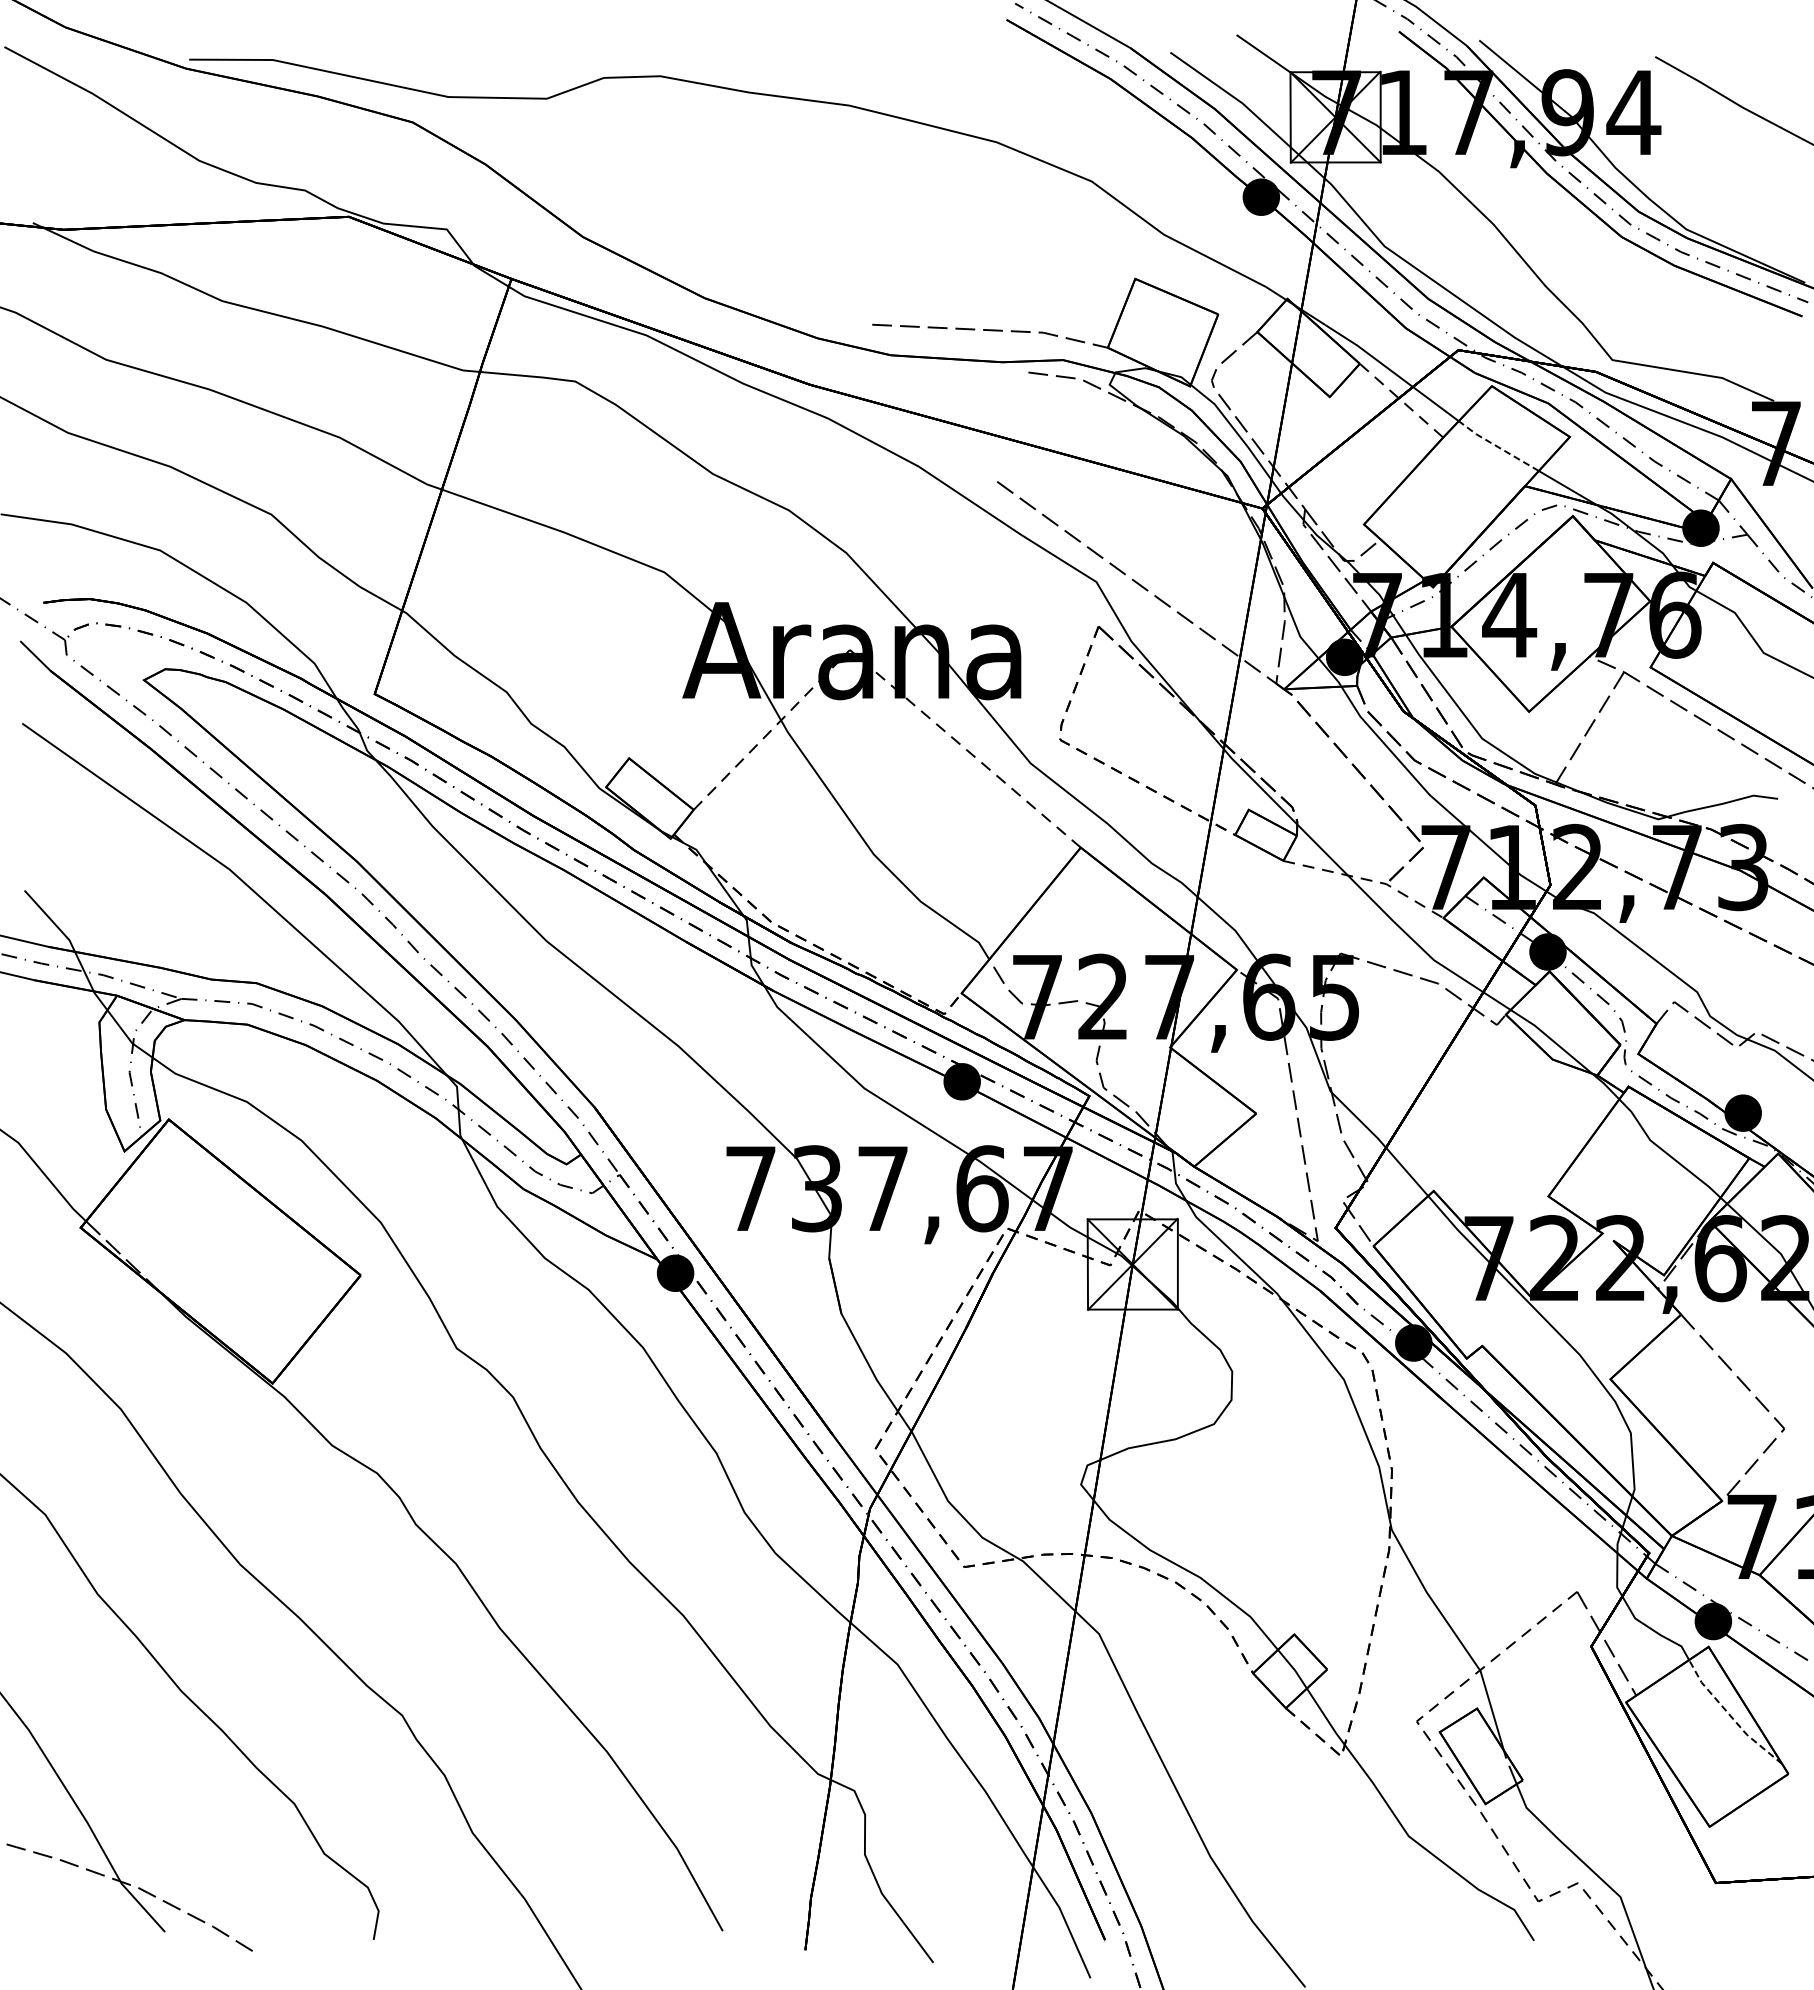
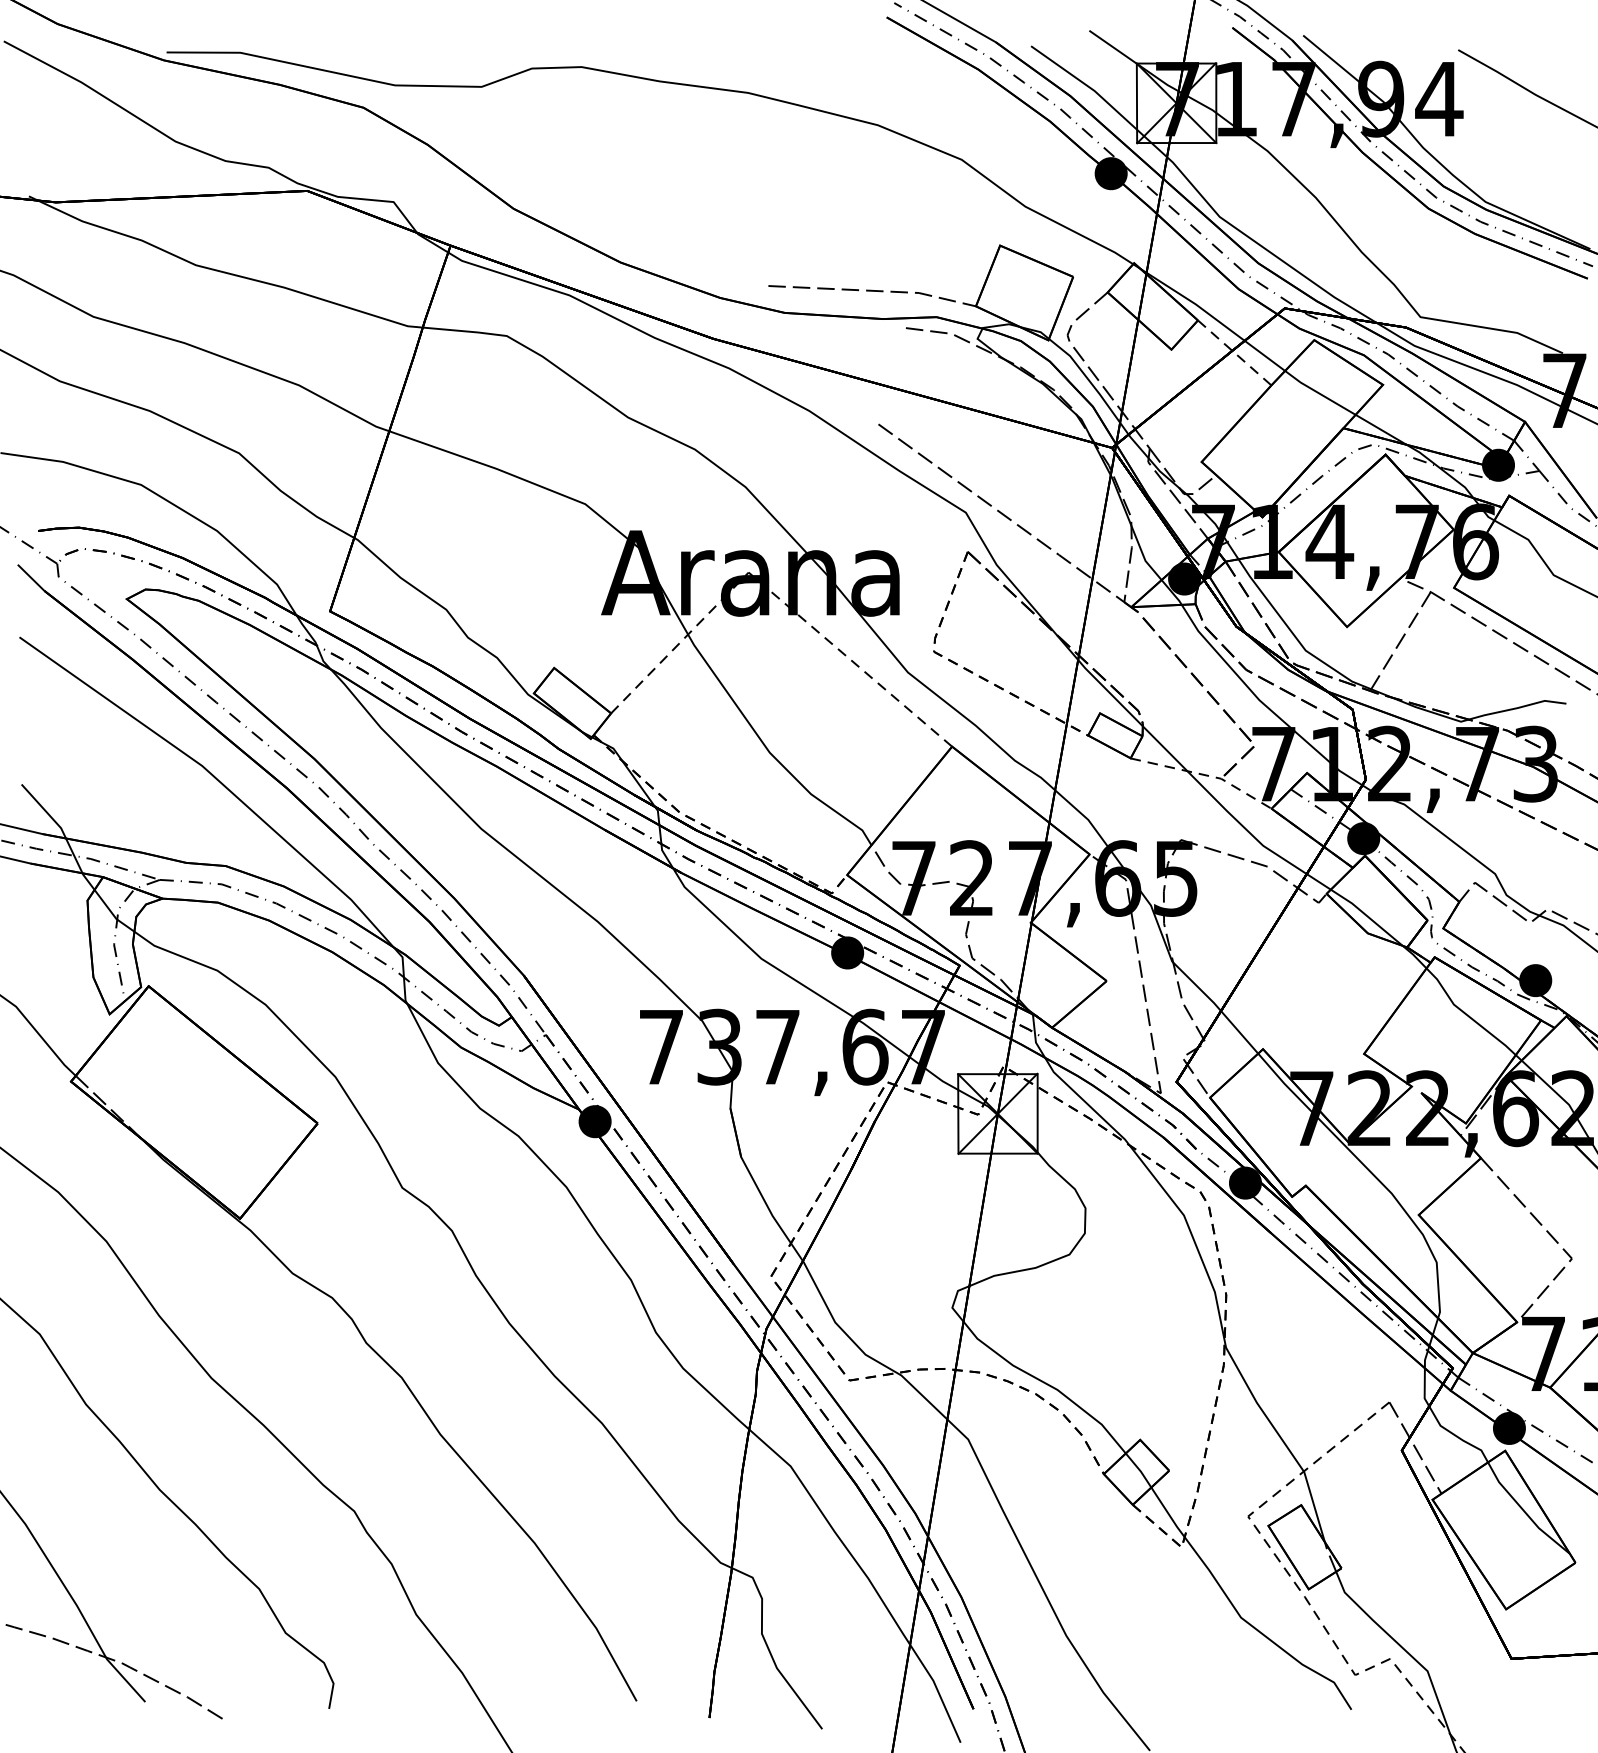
line: (1496, 446) -> (1318, 393), dashed -> solid
line: (1730, 1716) -> (1524, 1512), dashed -> solid

